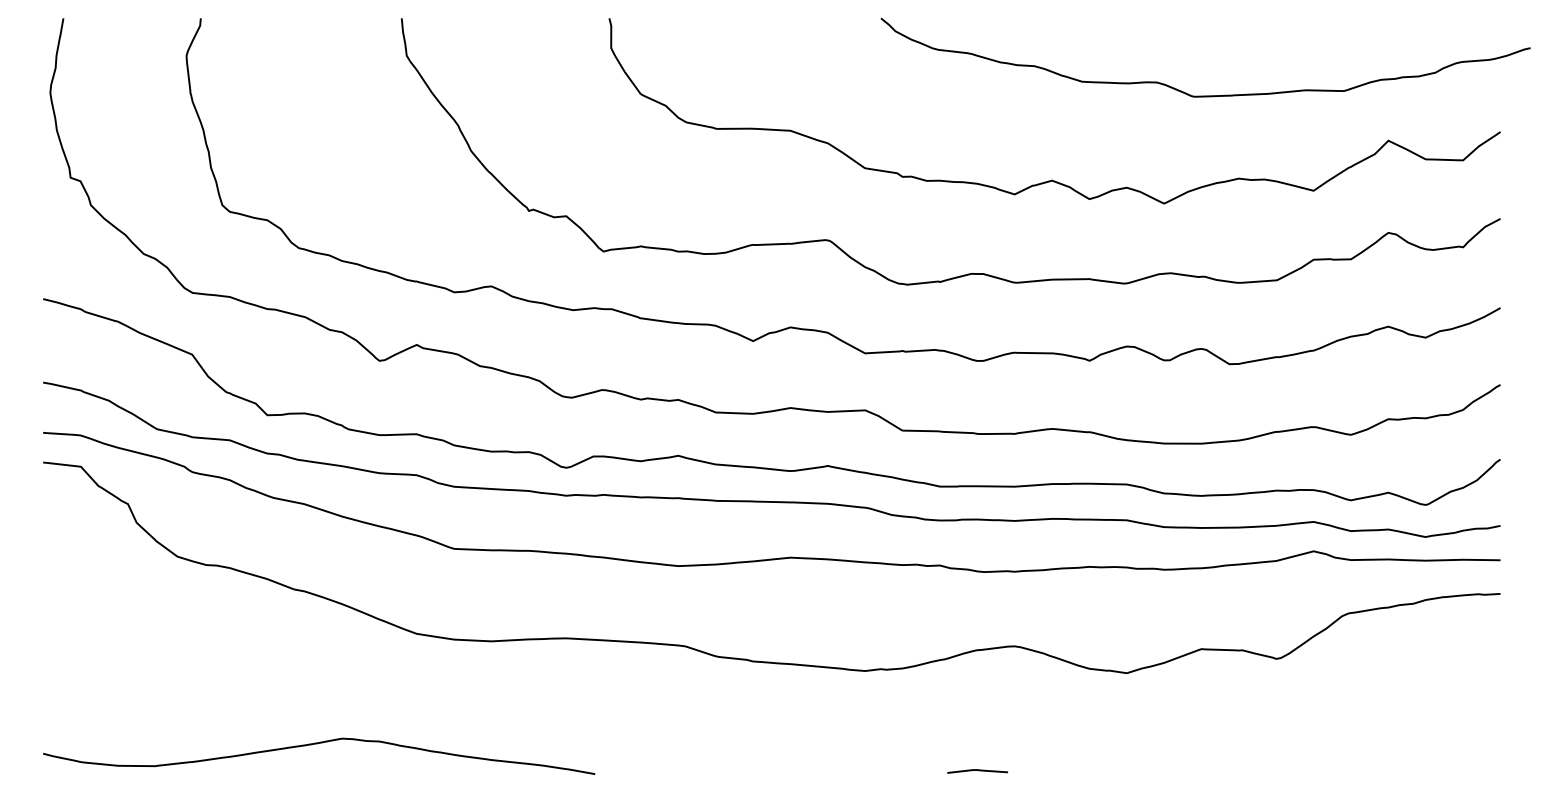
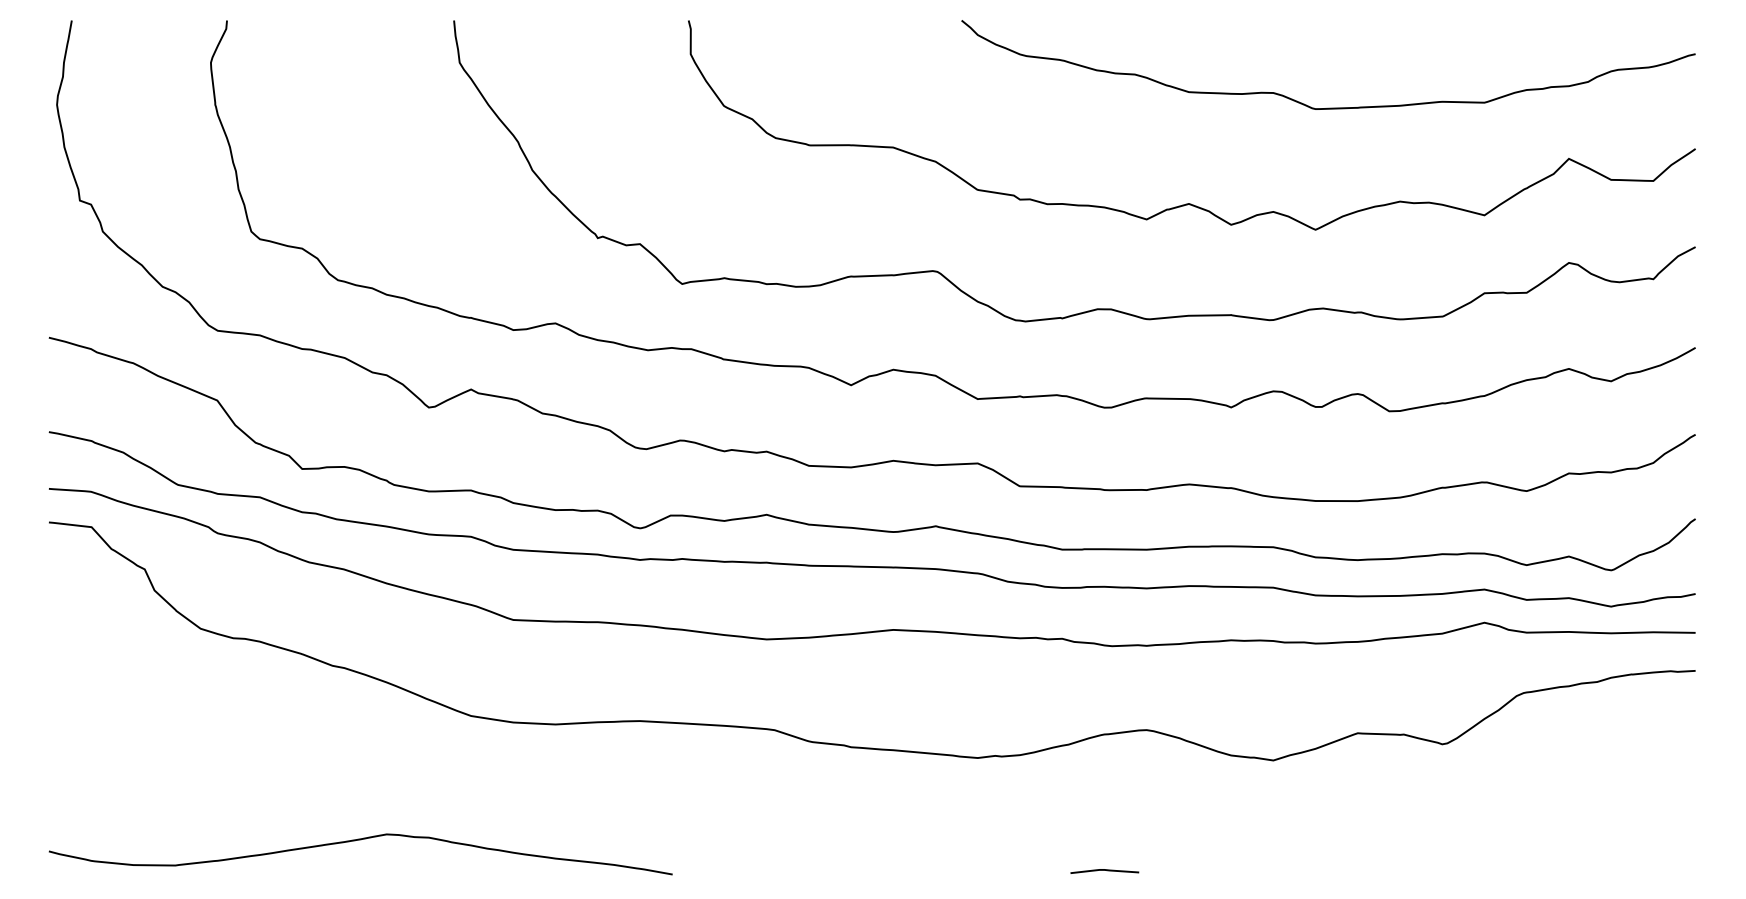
curve: (1205, 95) -> (1328, 107), moved

